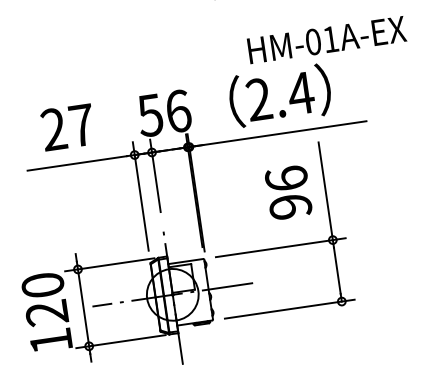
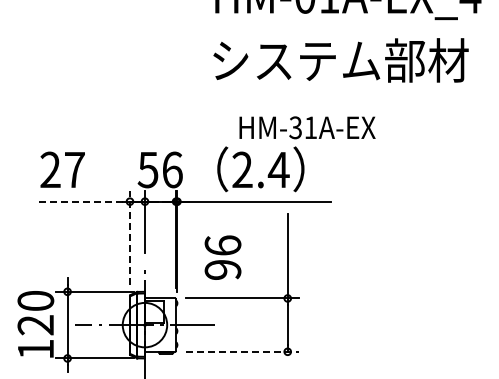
text: (313, 41) -> (295, 127), HM-01A-EX -> HM-31A-EX
text: (67, 126) -> (62, 169), moved
line: (76, 163) -> (79, 201), solid -> dashed
text: (287, 192) -> (222, 257), moved
line: (140, 196) -> (129, 237), solid -> dashed
line: (290, 308) -> (243, 351), solid -> dashed

